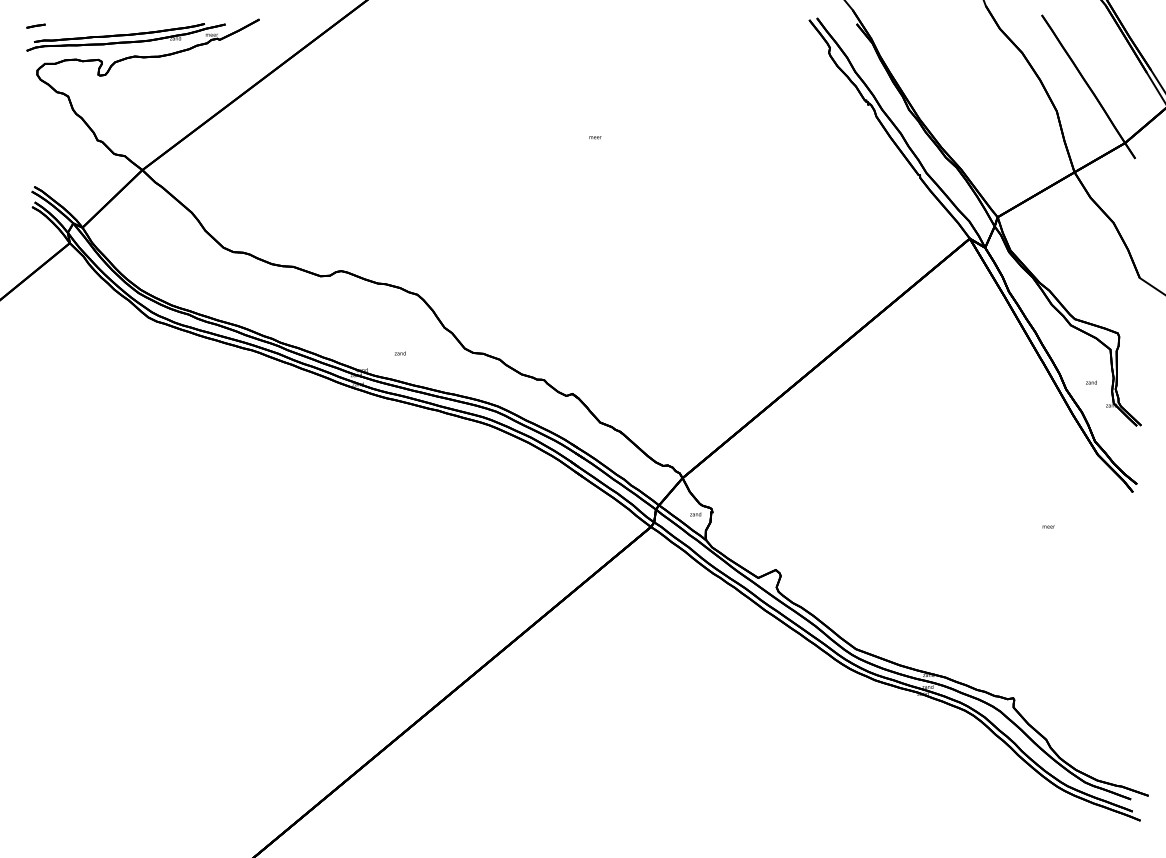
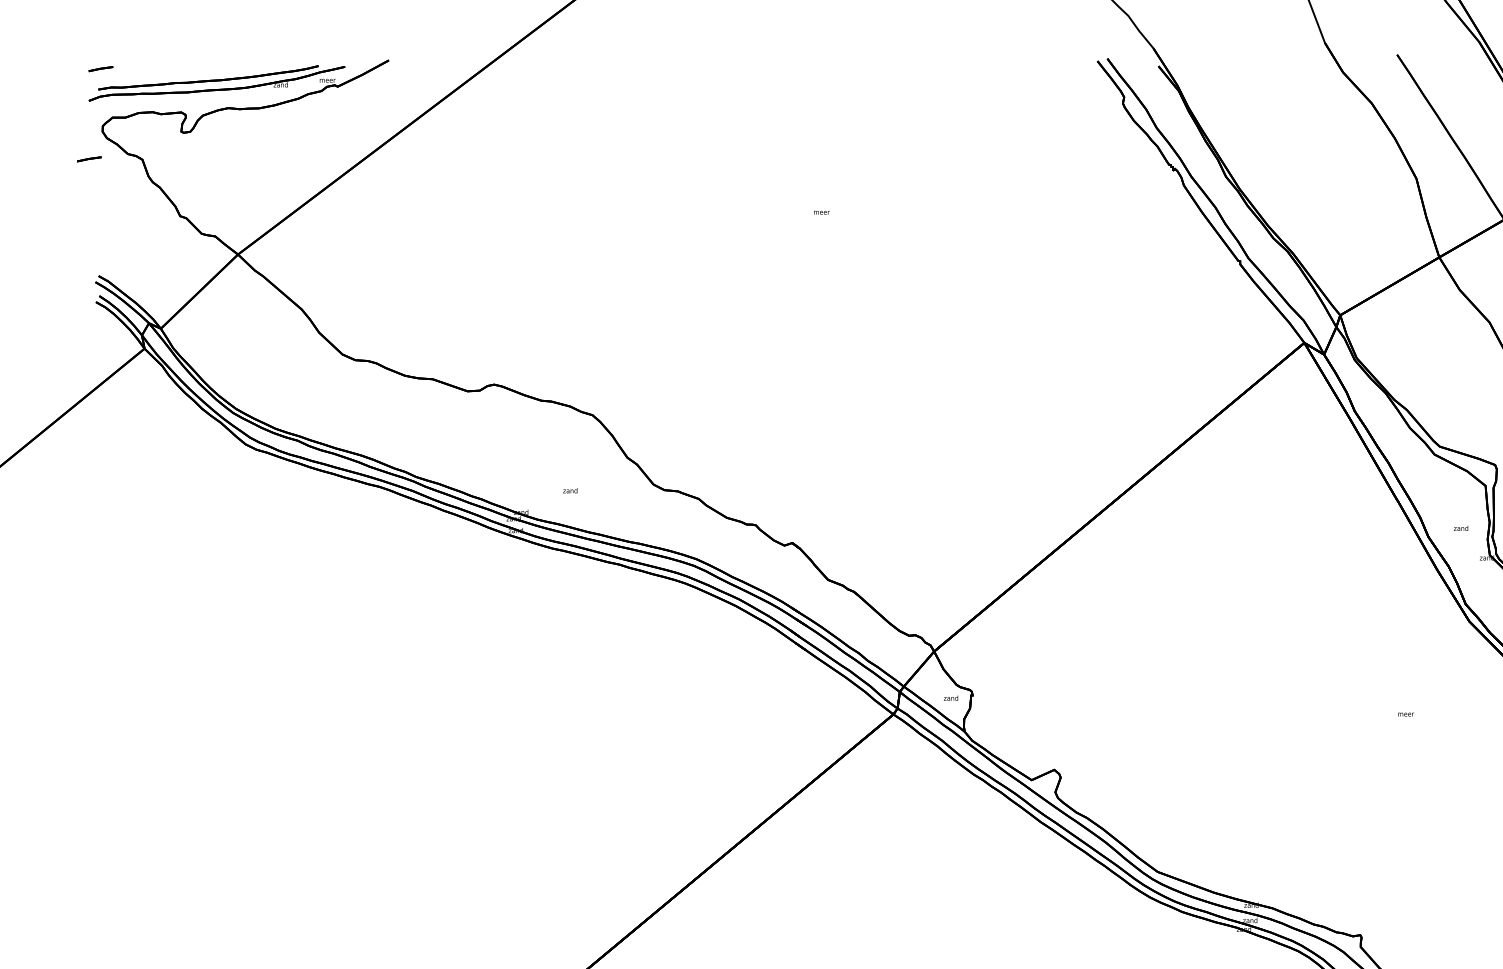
line: (26, 95) -> (88, 158), added

